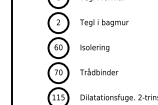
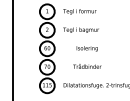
text: (93, 47) -> (86, 48), moved
text: (99, 72) -> (87, 66), moved

